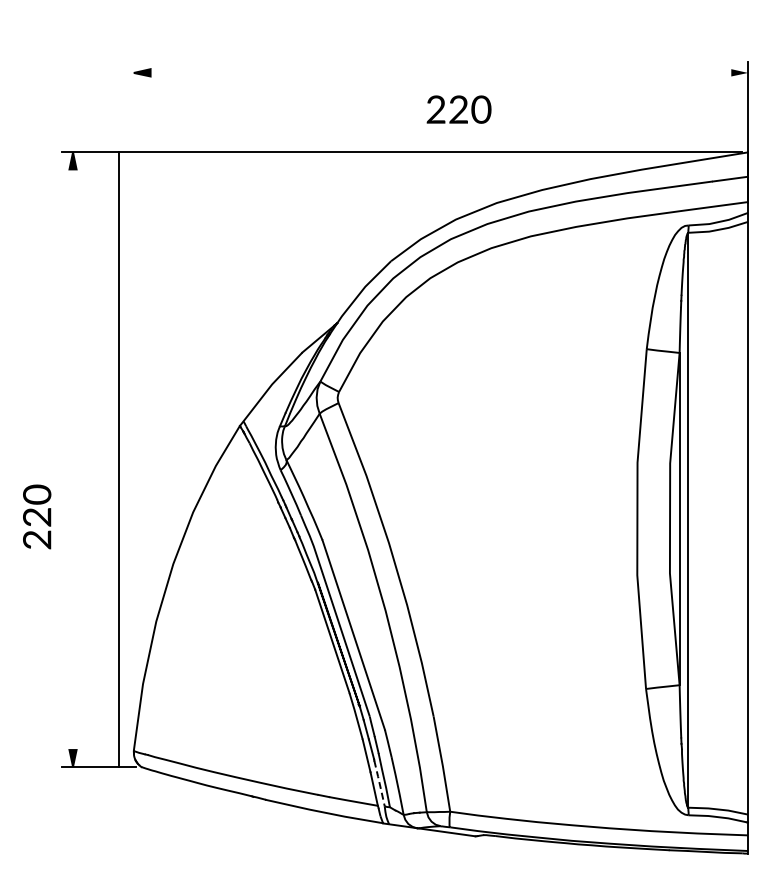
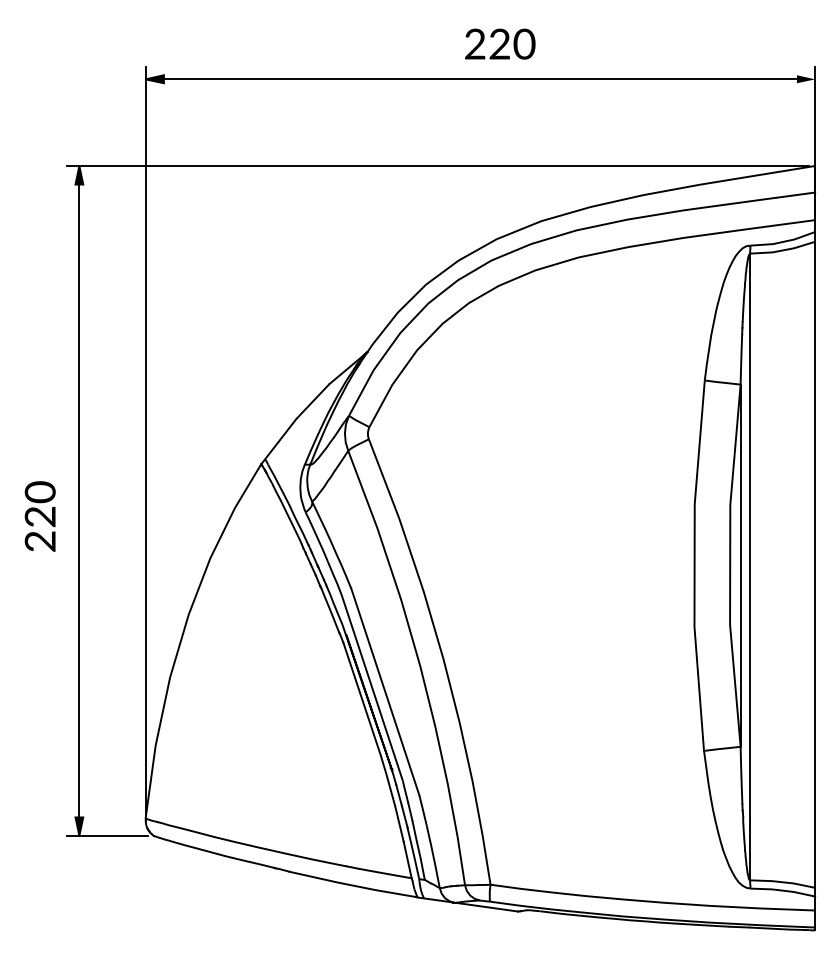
line: (442, 72) -> (482, 78), added
text: (458, 109) -> (499, 44), moved
line: (133, 404) -> (145, 440), added
line: (119, 459) -> (79, 500), moved
text: (37, 516) -> (40, 516), moved
line: (379, 784) -> (413, 855), dashed -> solid

